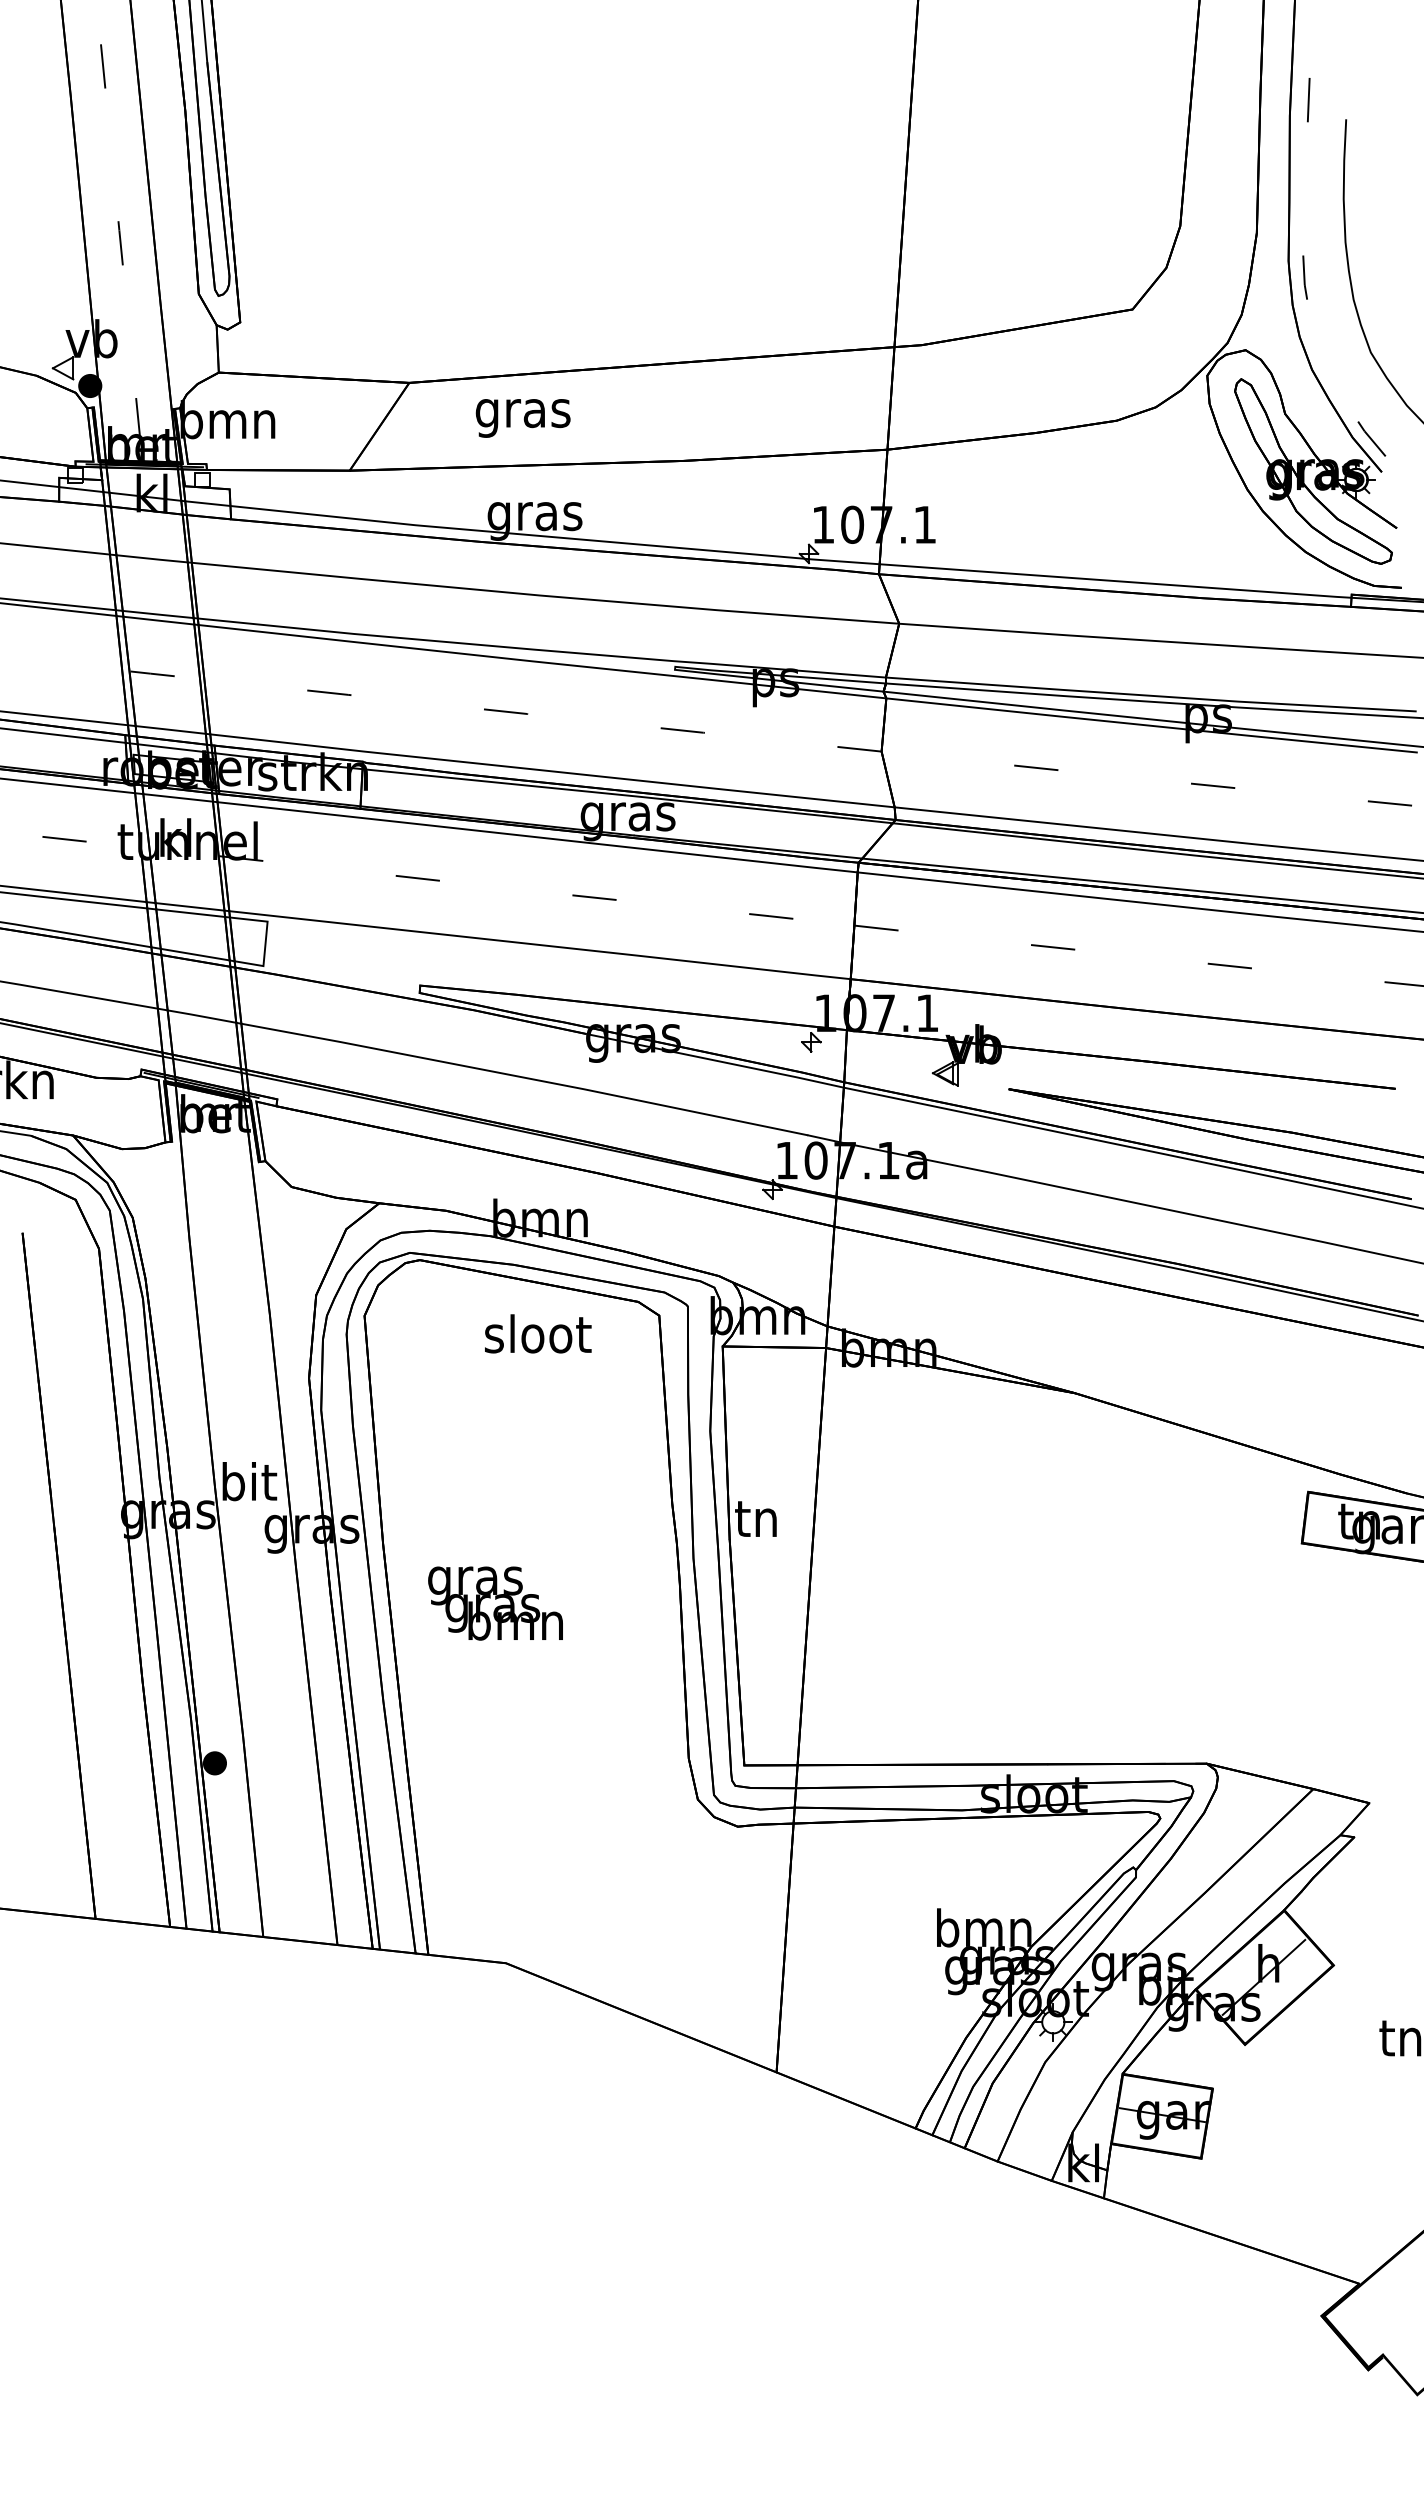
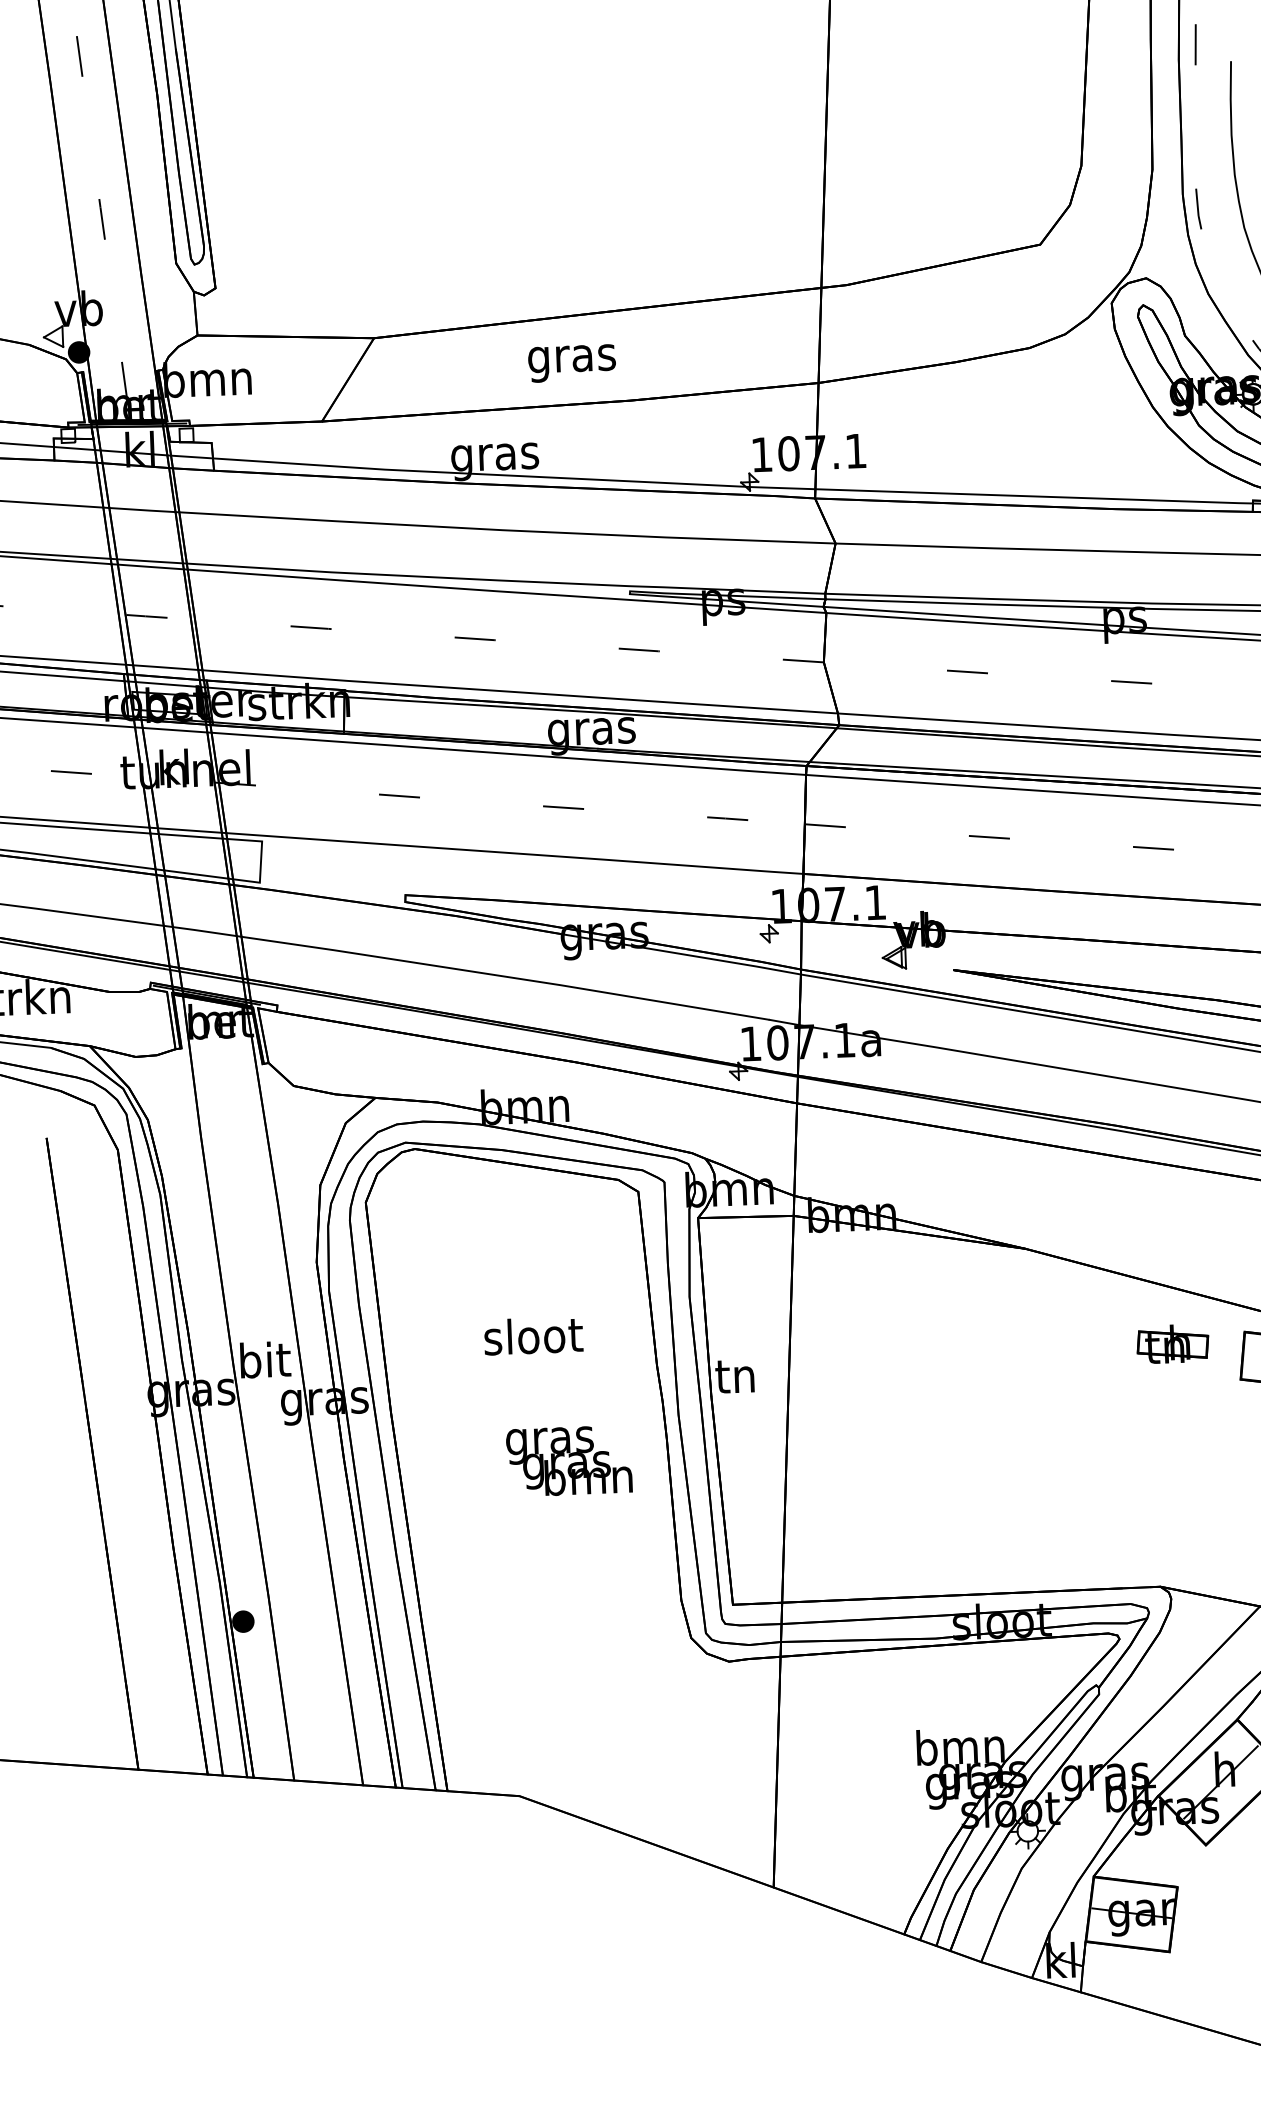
text: (522, 418) -> (571, 363), moved
text: (538, 1333) -> (533, 1335), moved
part: (1229, 1501) -> (1172, 1343), added
text: (495, 1603) -> (569, 1461), moved

